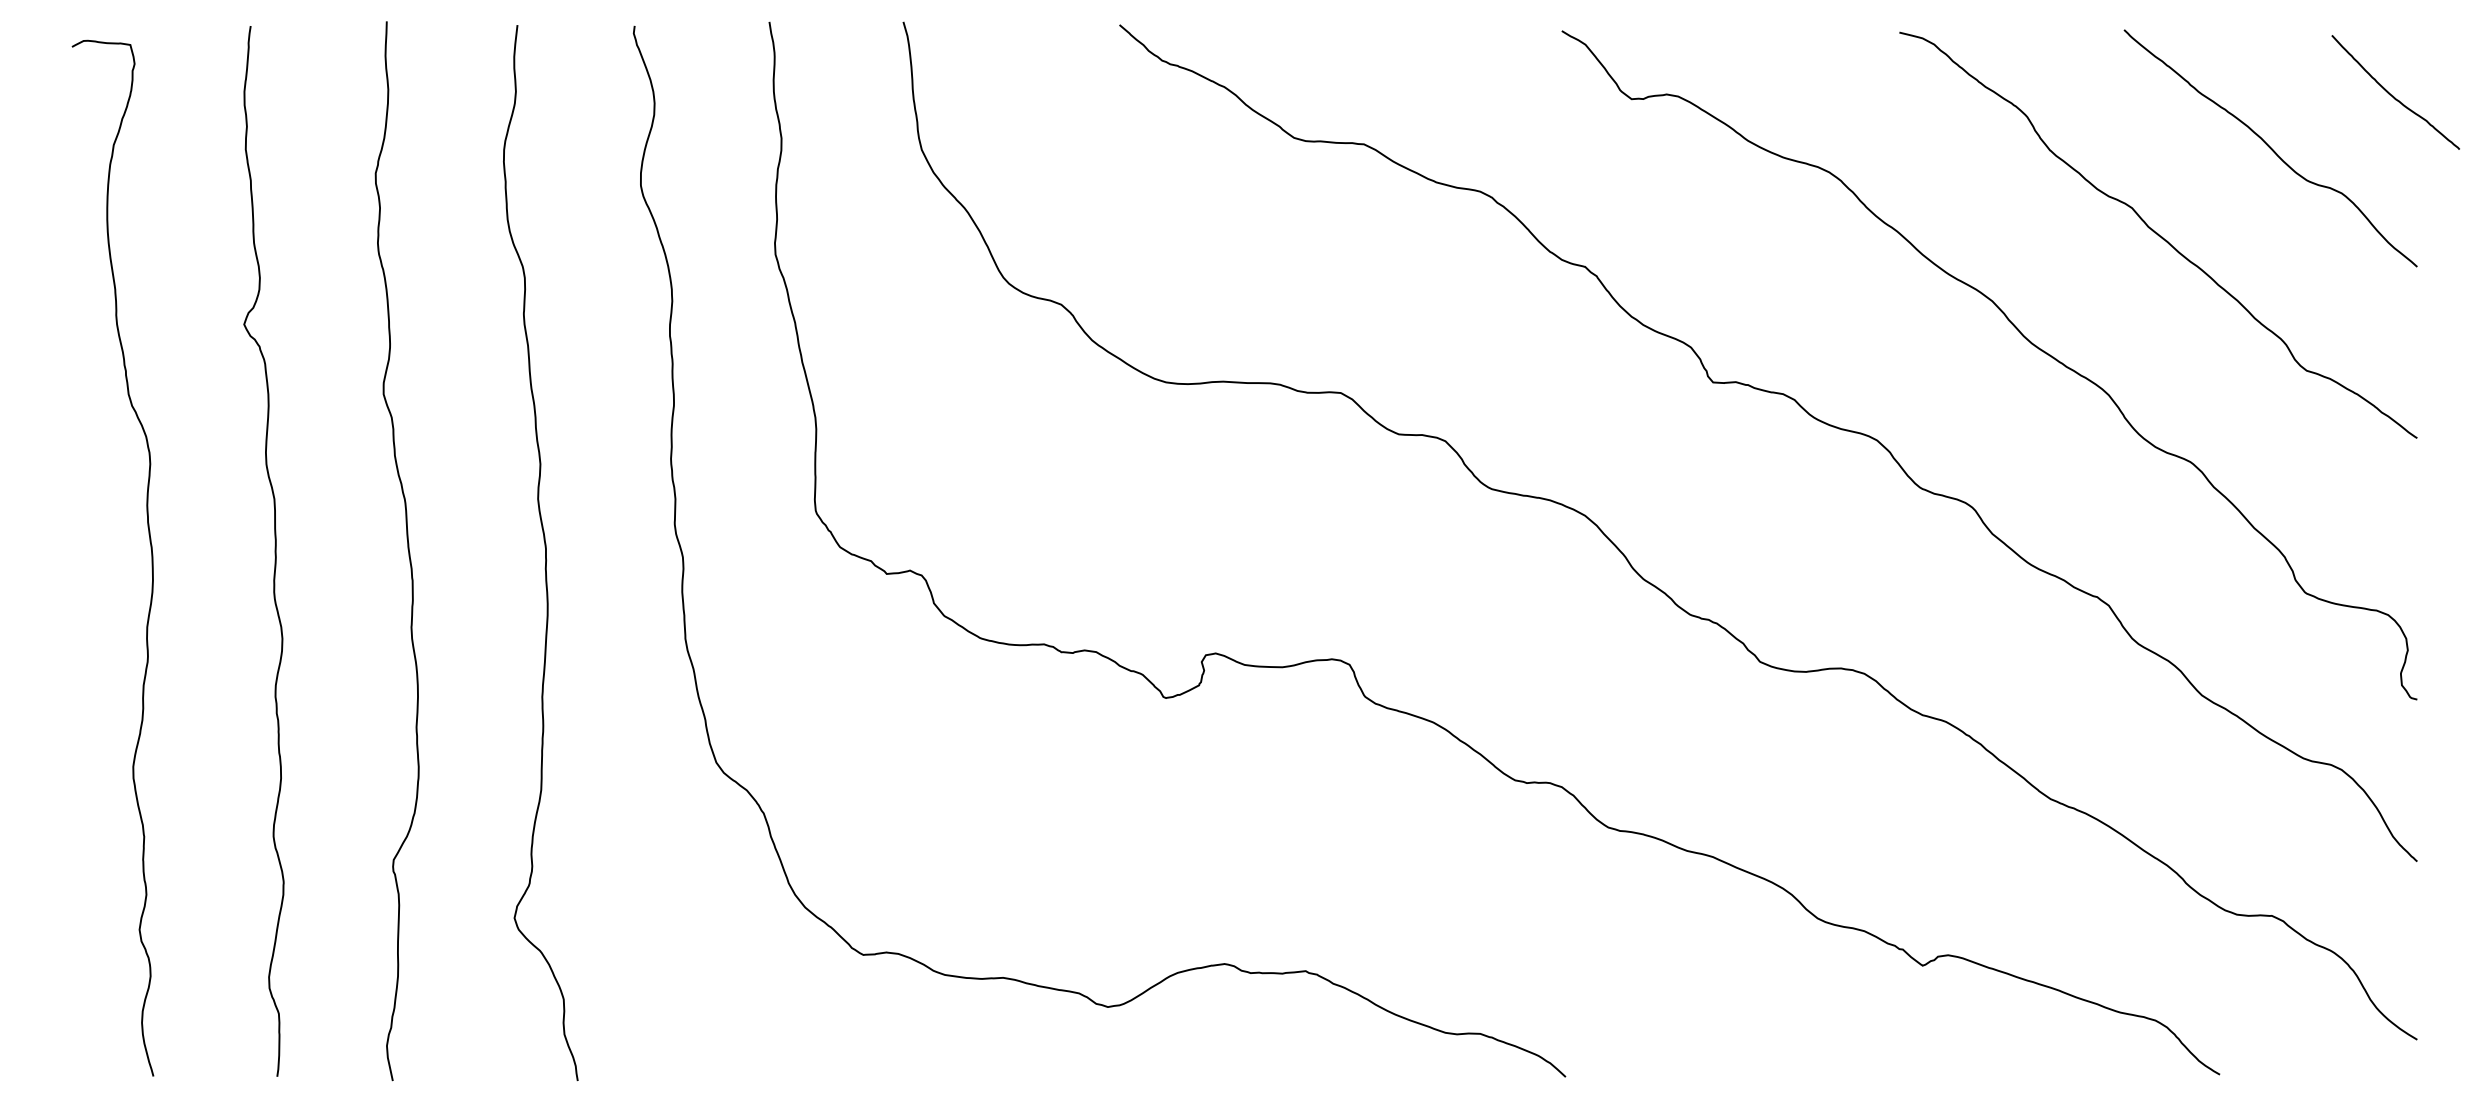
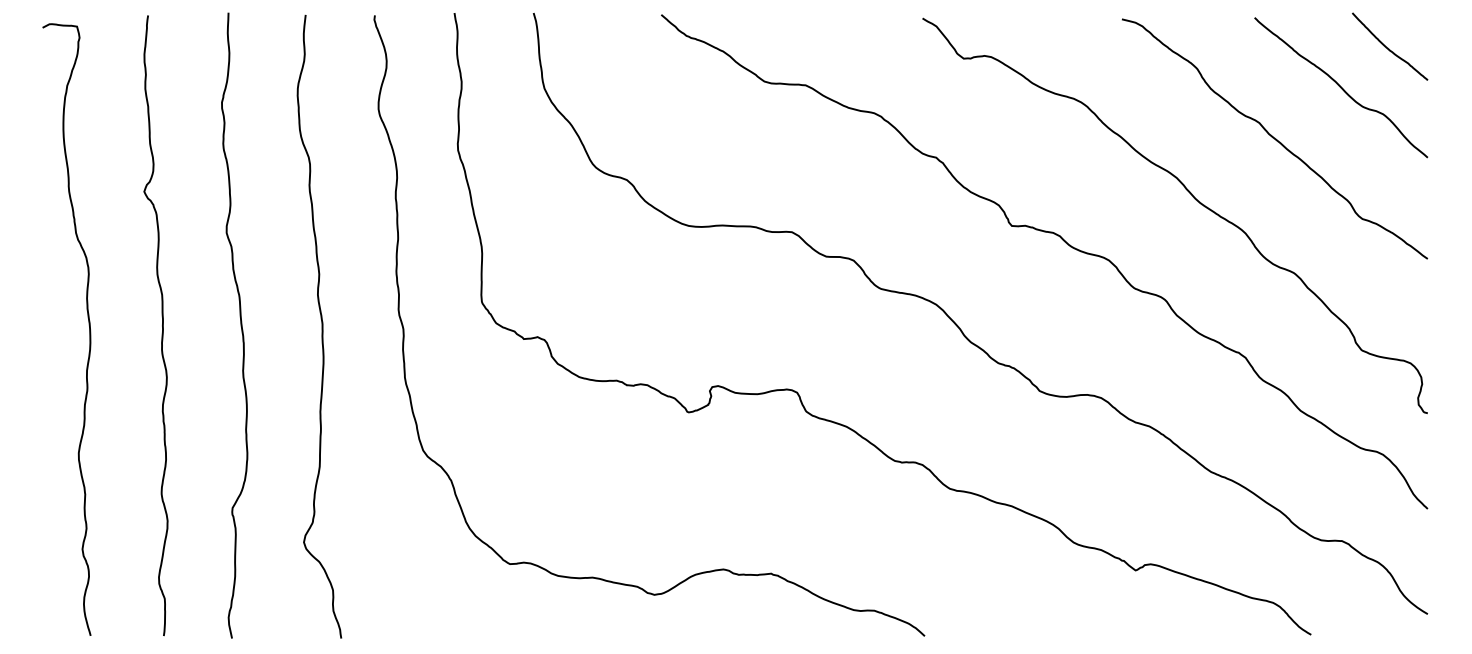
curve: (2394, 95) -> (1389, 48), moved

